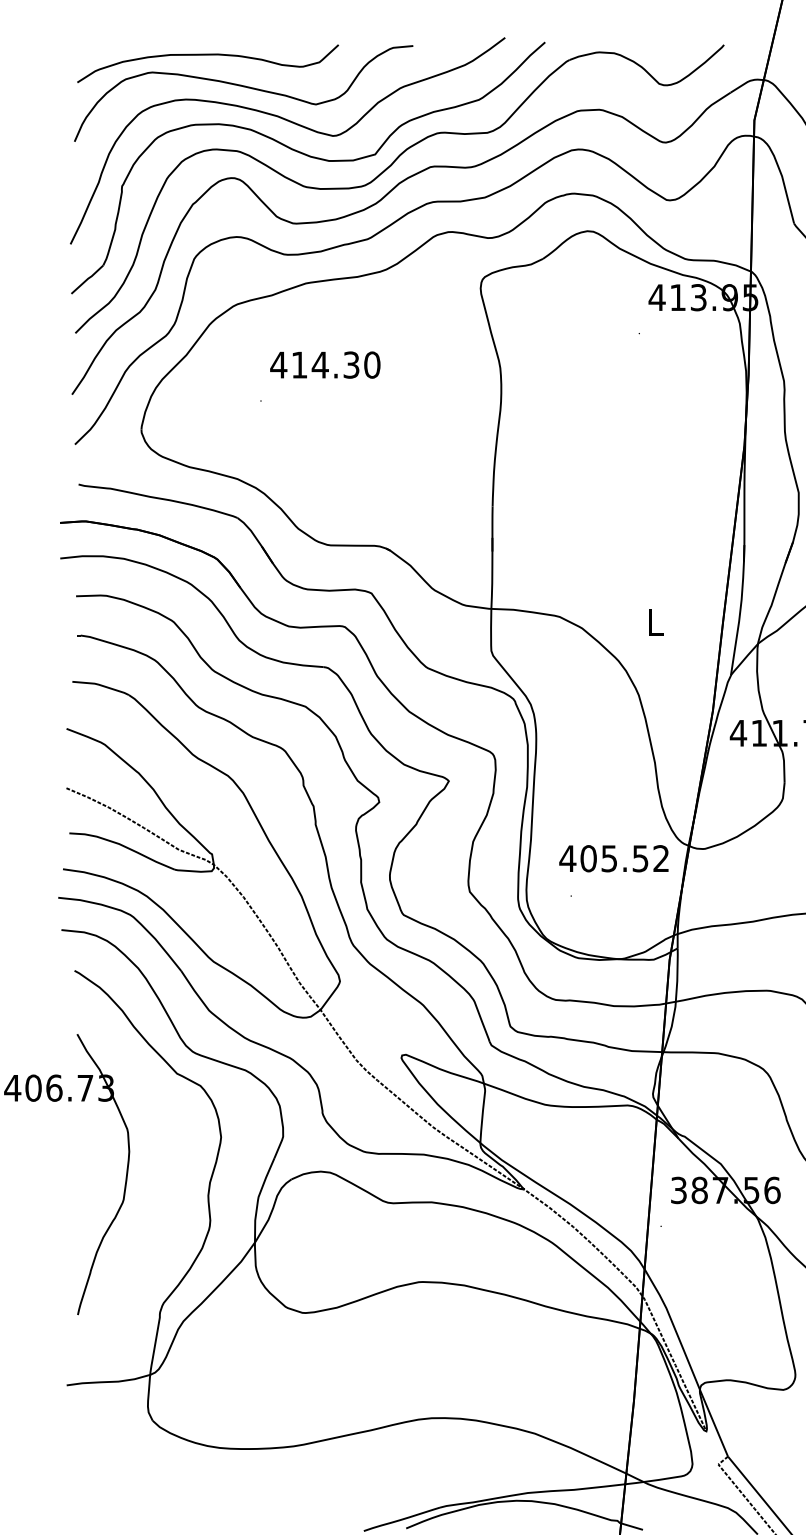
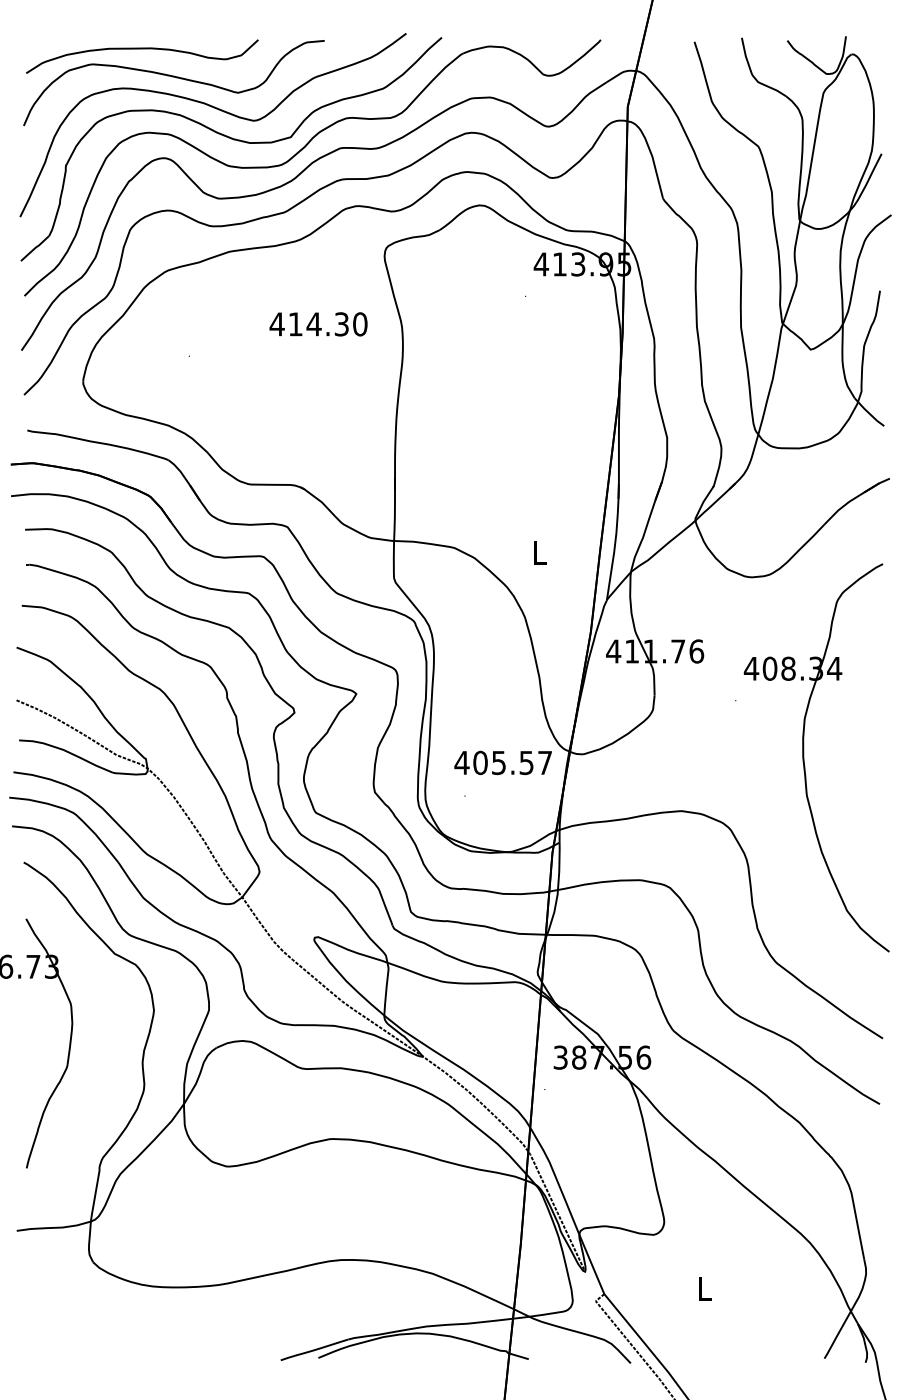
text: (325, 365) -> (318, 324), moved
text: (660, 858) -> (544, 762), 405.52 -> 405.57

